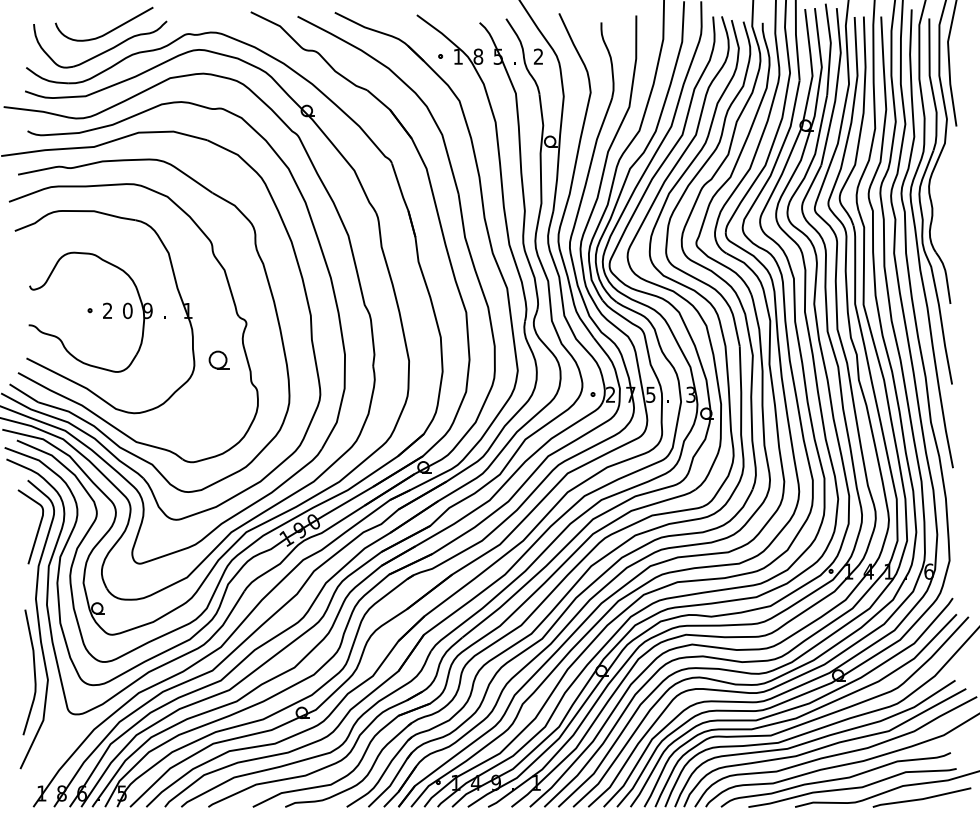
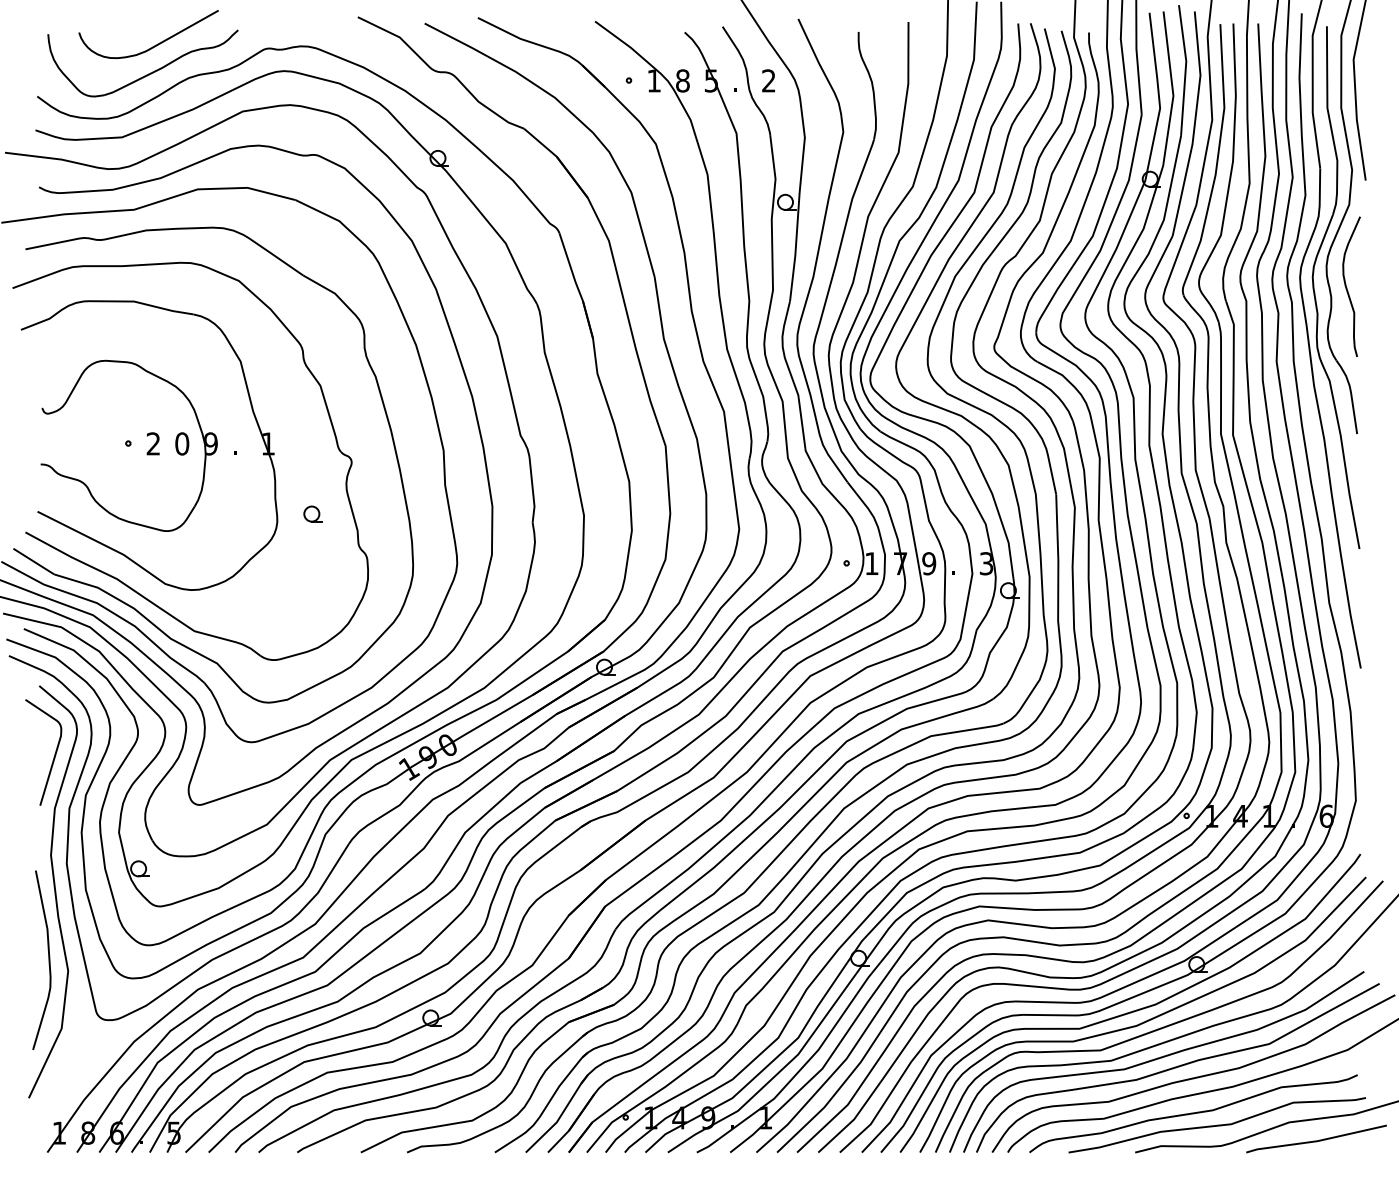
curve: (943, 201) -> (1347, 287), added
part: (219, 359) -> (312, 513), size x0.62
text: (610, 394) -> (871, 563), 2 -> 1
text: (651, 394) -> (929, 563), 5 -> 9

